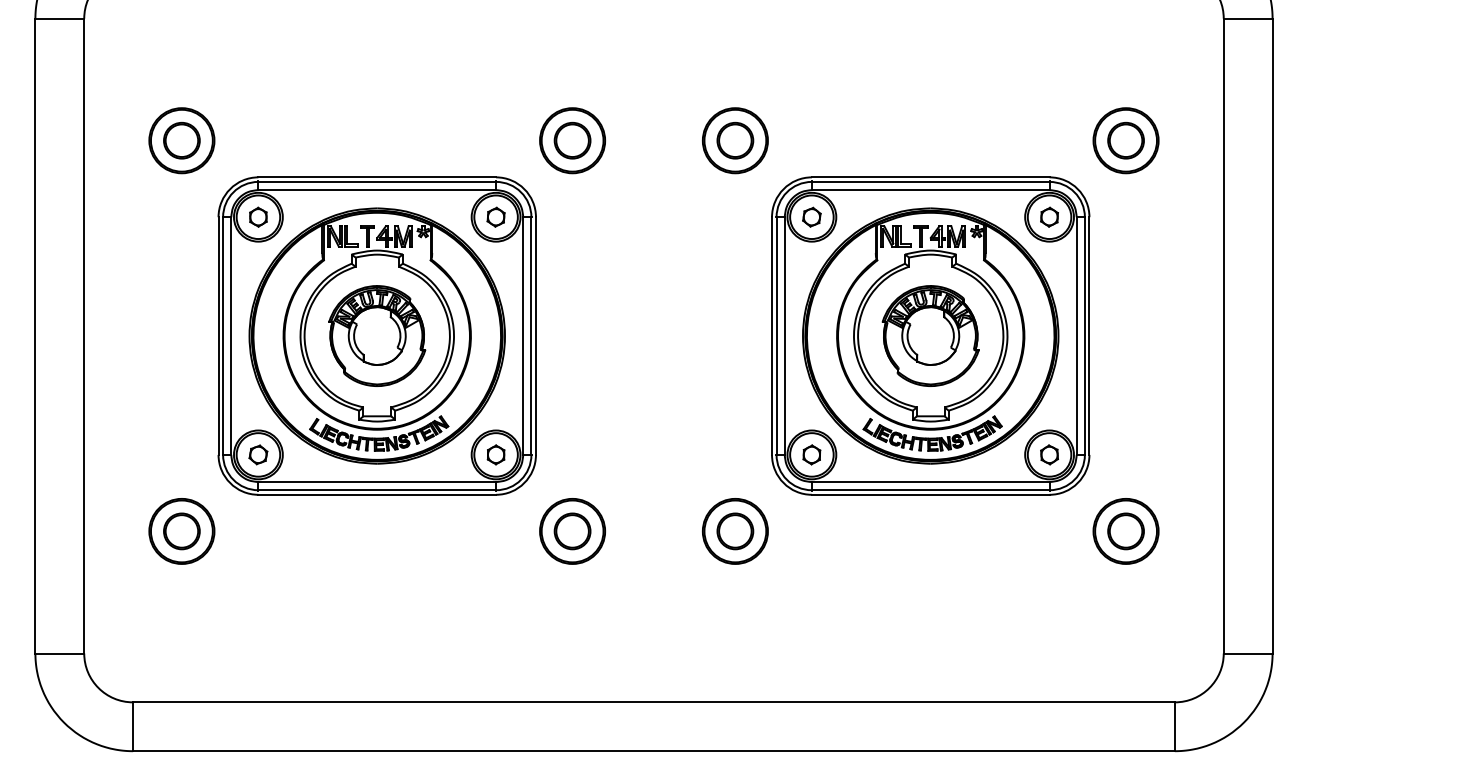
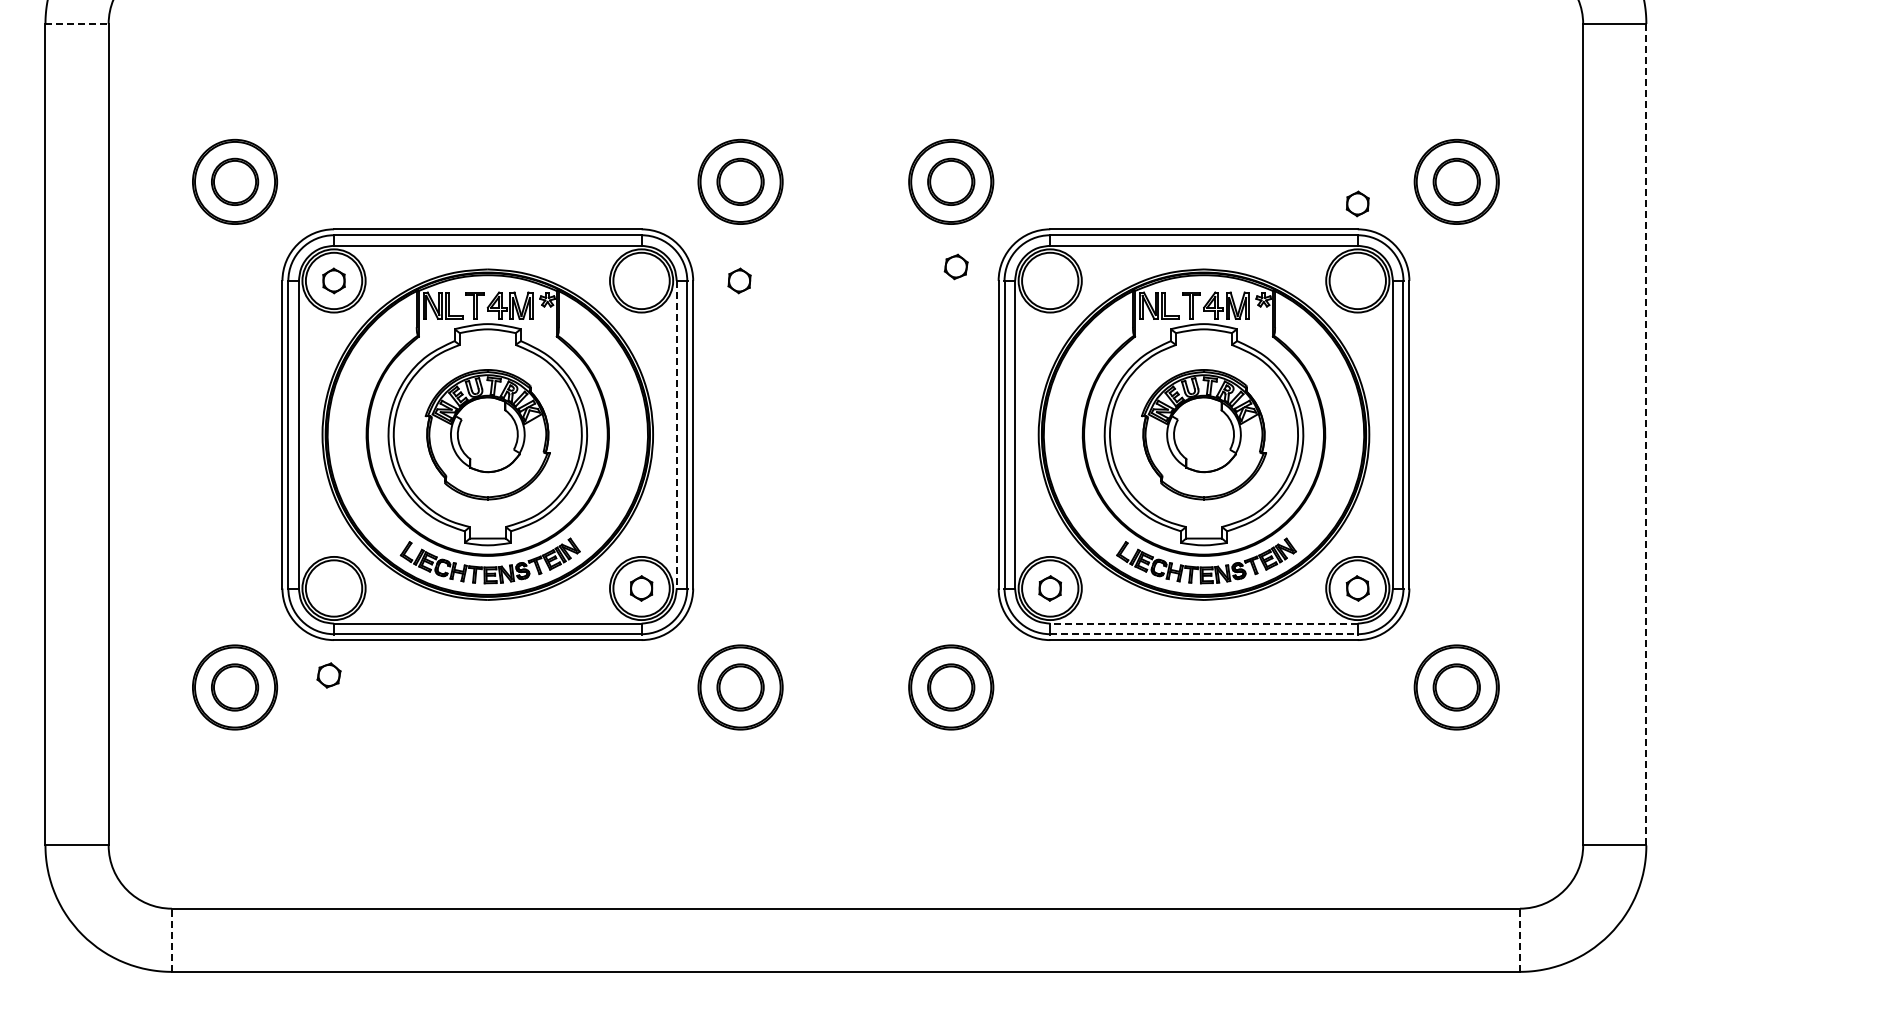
line: (60, 18) -> (77, 23), solid -> dashed
part: (496, 216) -> (739, 280), moved
part: (811, 216) -> (955, 266), moved
part: (1049, 216) -> (1357, 203), moved
line: (523, 335) -> (676, 434), solid -> dashed
line: (1272, 335) -> (1646, 434), solid -> dashed
part: (258, 454) -> (328, 675), moved
line: (931, 481) -> (1204, 623), solid -> dashed
line: (931, 490) -> (1204, 634), solid -> dashed
line: (132, 726) -> (171, 940), solid -> dashed
line: (1174, 726) -> (1519, 940), solid -> dashed

